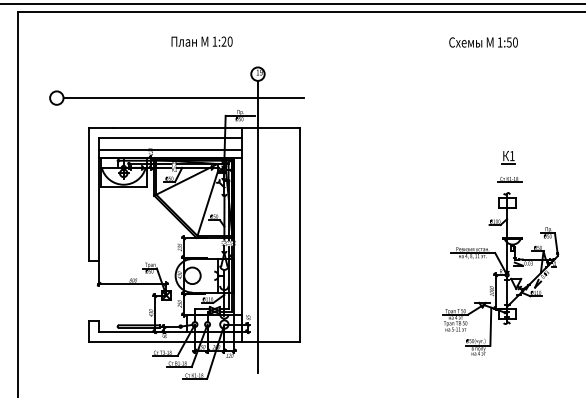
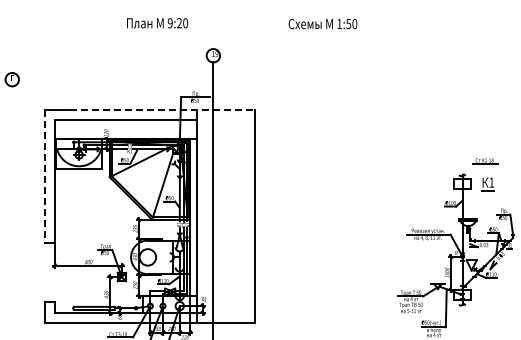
text: (214, 41) -> (169, 23), 1:20 -> 9:20
text: (483, 42) -> (322, 24), moved
line: (183, 98) -> (138, 80), removed
line: (207, 128) -> (162, 110), solid -> dashed
line: (170, 150) -> (125, 132), removed
part: (508, 157) -> (487, 184), moved
part: (509, 179) -> (484, 161), moved
line: (89, 195) -> (44, 177), solid -> dashed

